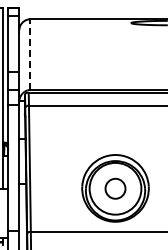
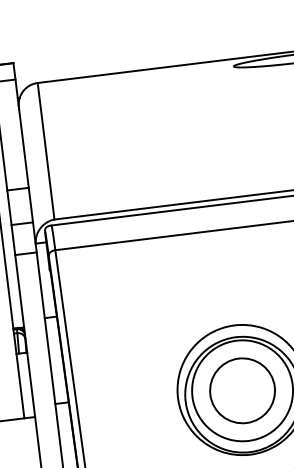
line: (30, 54) -> (46, 151), dashed -> solid
circle: (115, 188) -> (242, 390), size x1.67

